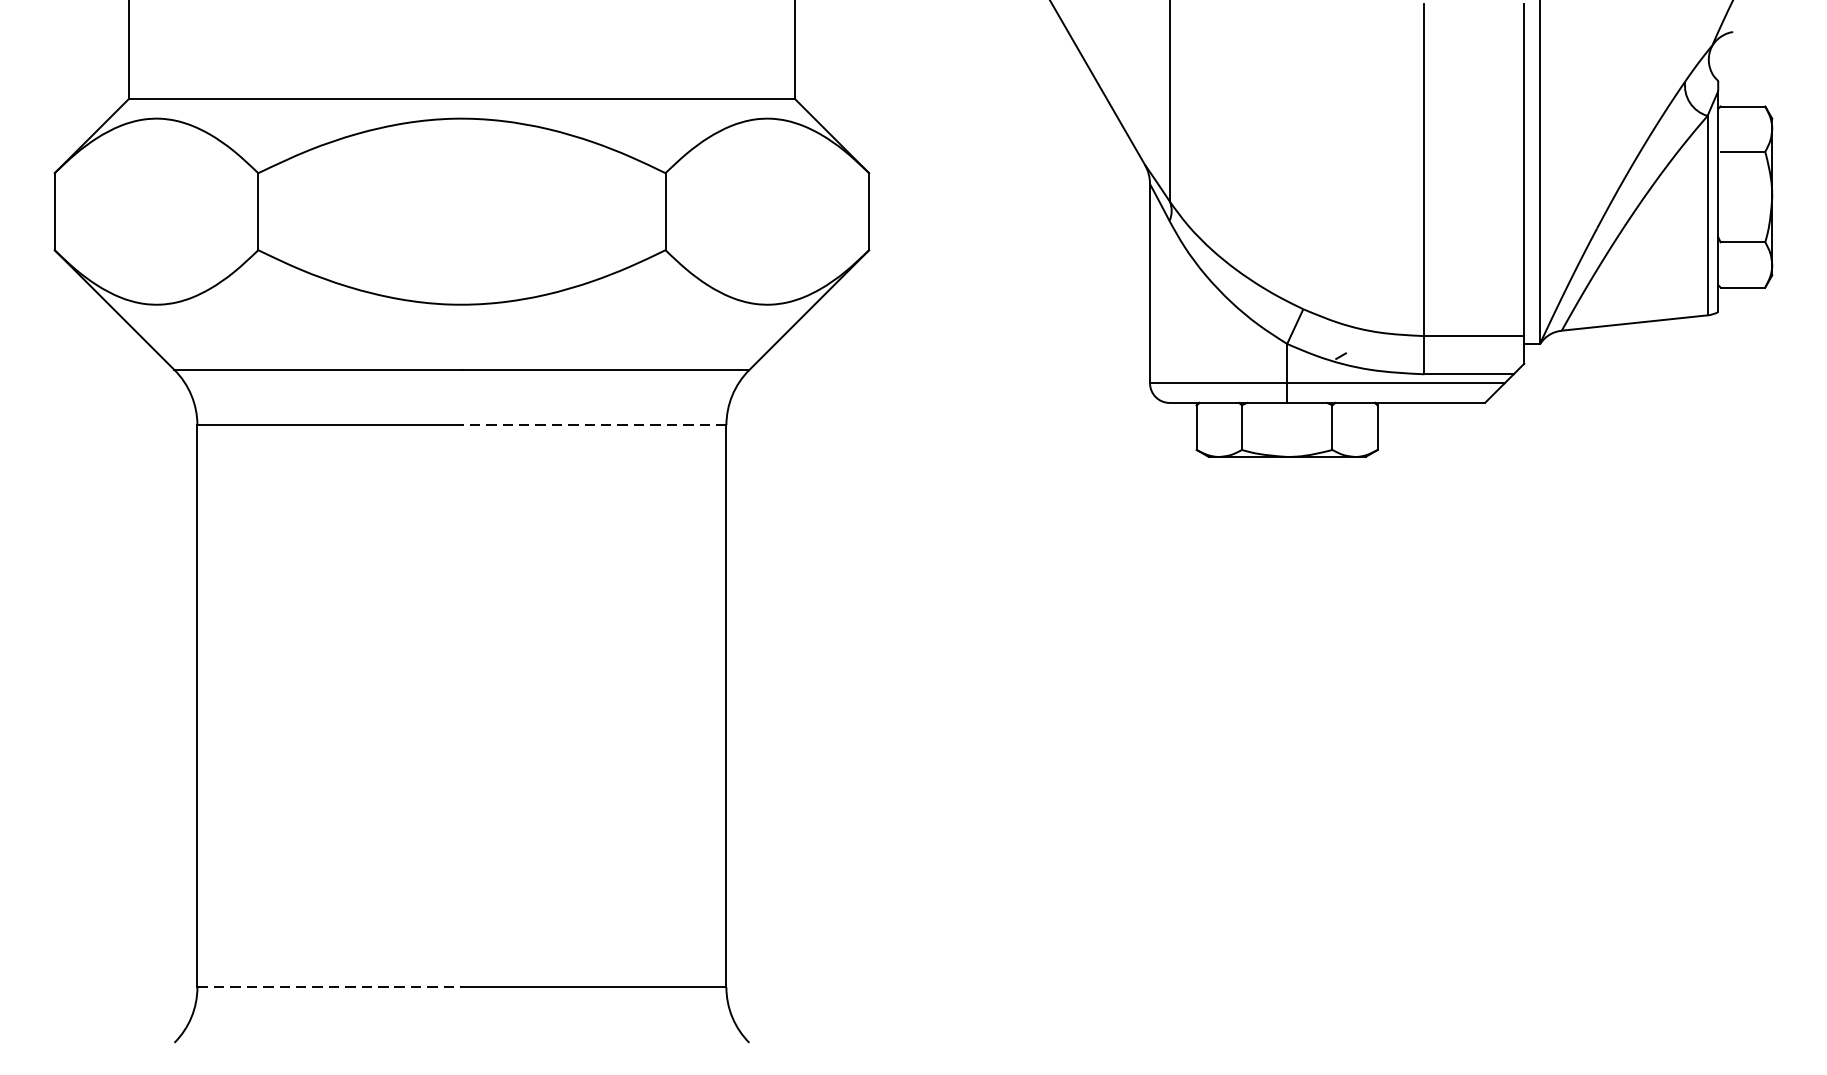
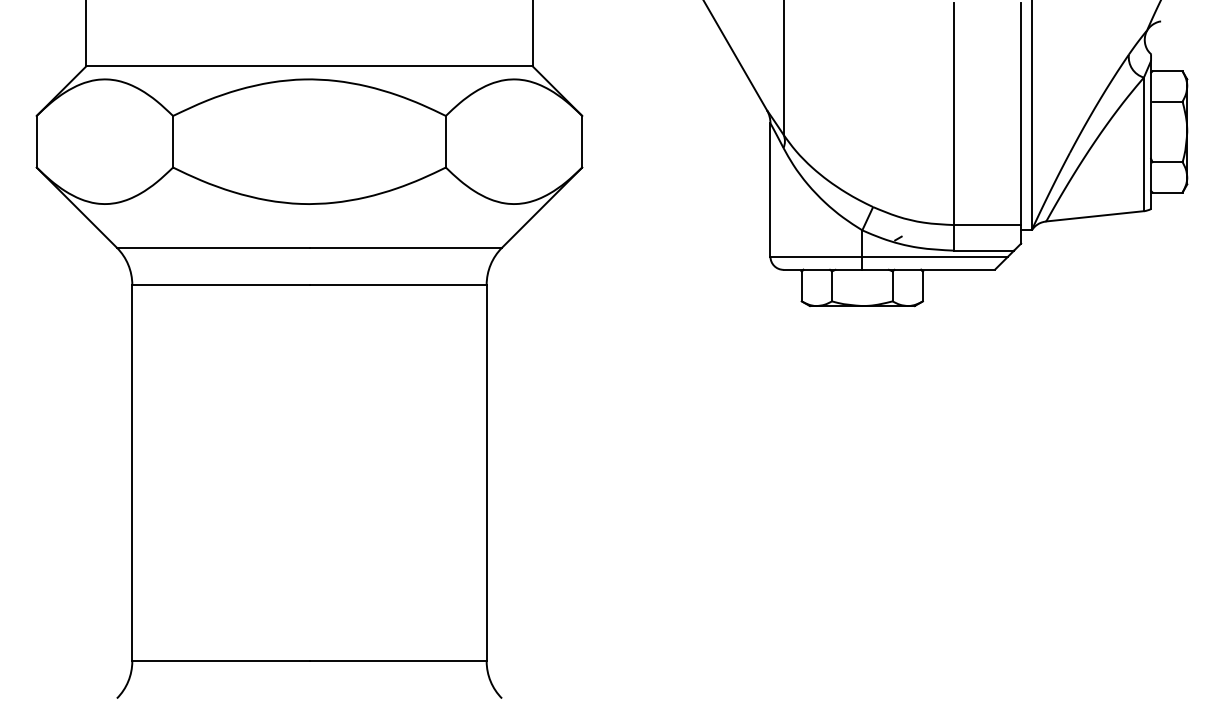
line: (594, 424) -> (398, 284), dashed -> solid
line: (329, 987) -> (220, 661), dashed -> solid

